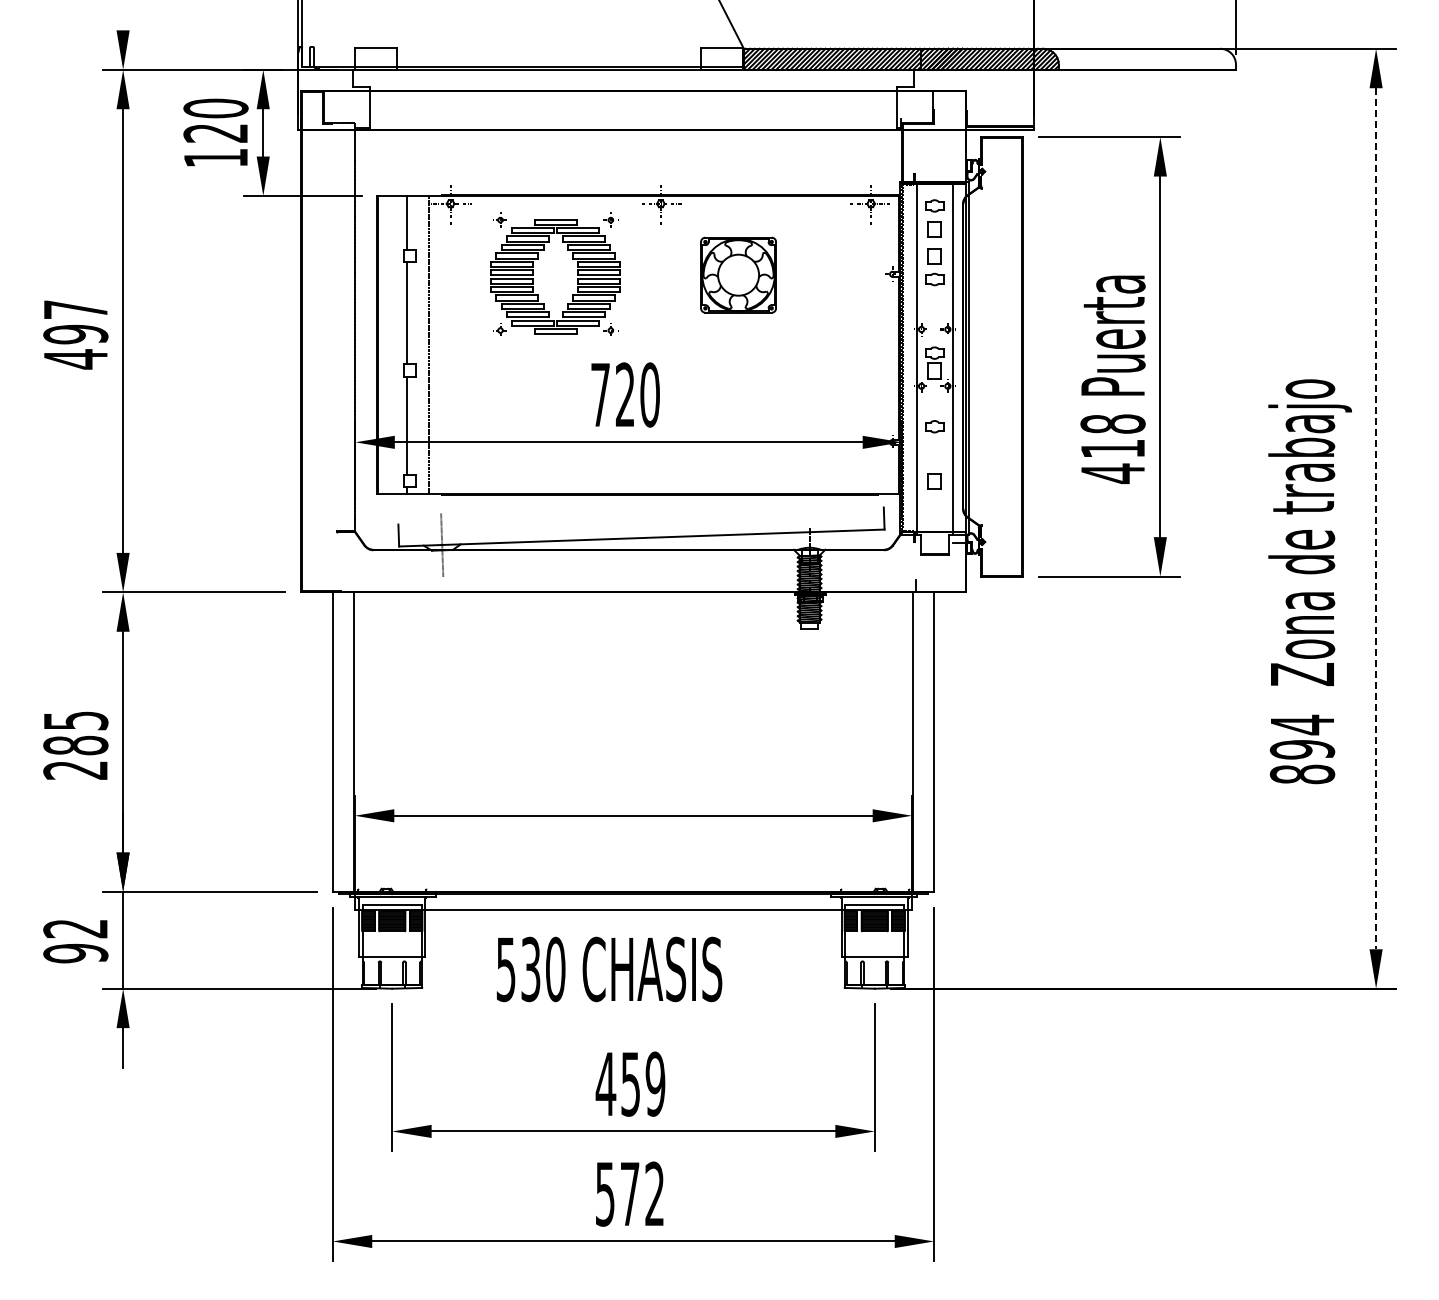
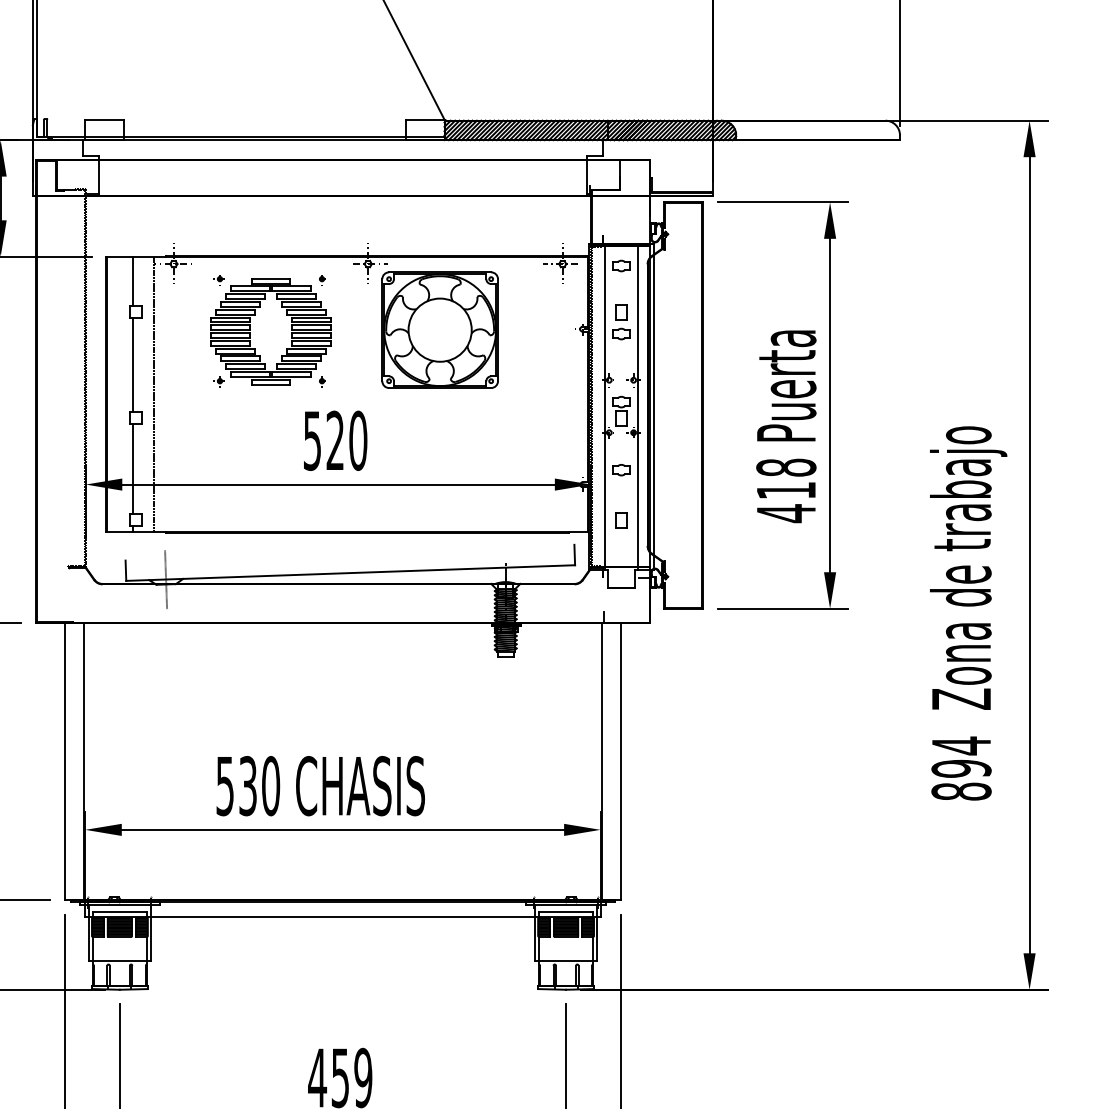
part: (934, 229) -> (621, 287), removed
part: (738, 274) -> (440, 329), size x1.67
text: (600, 395) -> (312, 441), 720 -> 520
line: (1376, 518) -> (1029, 555), dashed -> solid
text: (609, 969) -> (320, 786), moved

